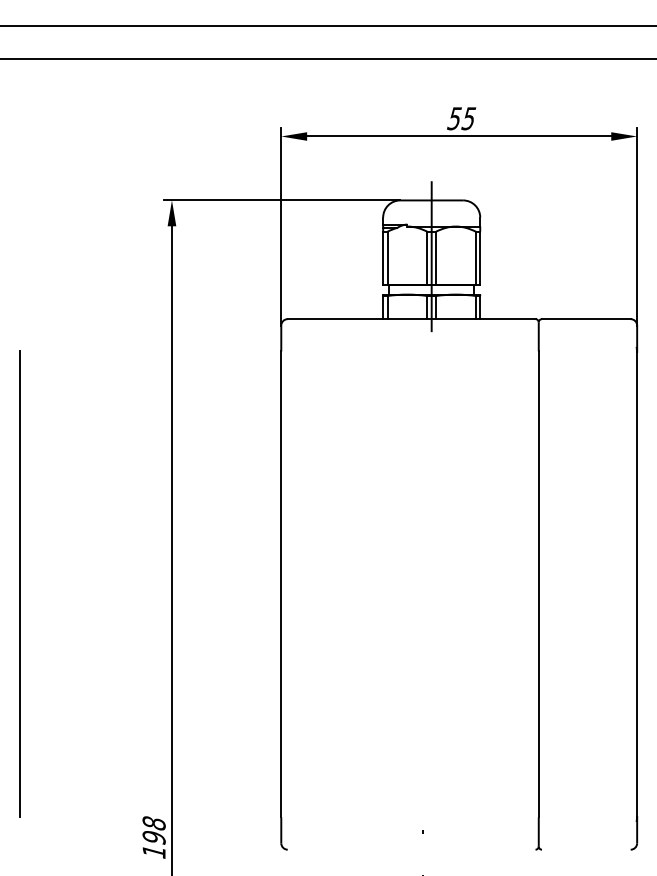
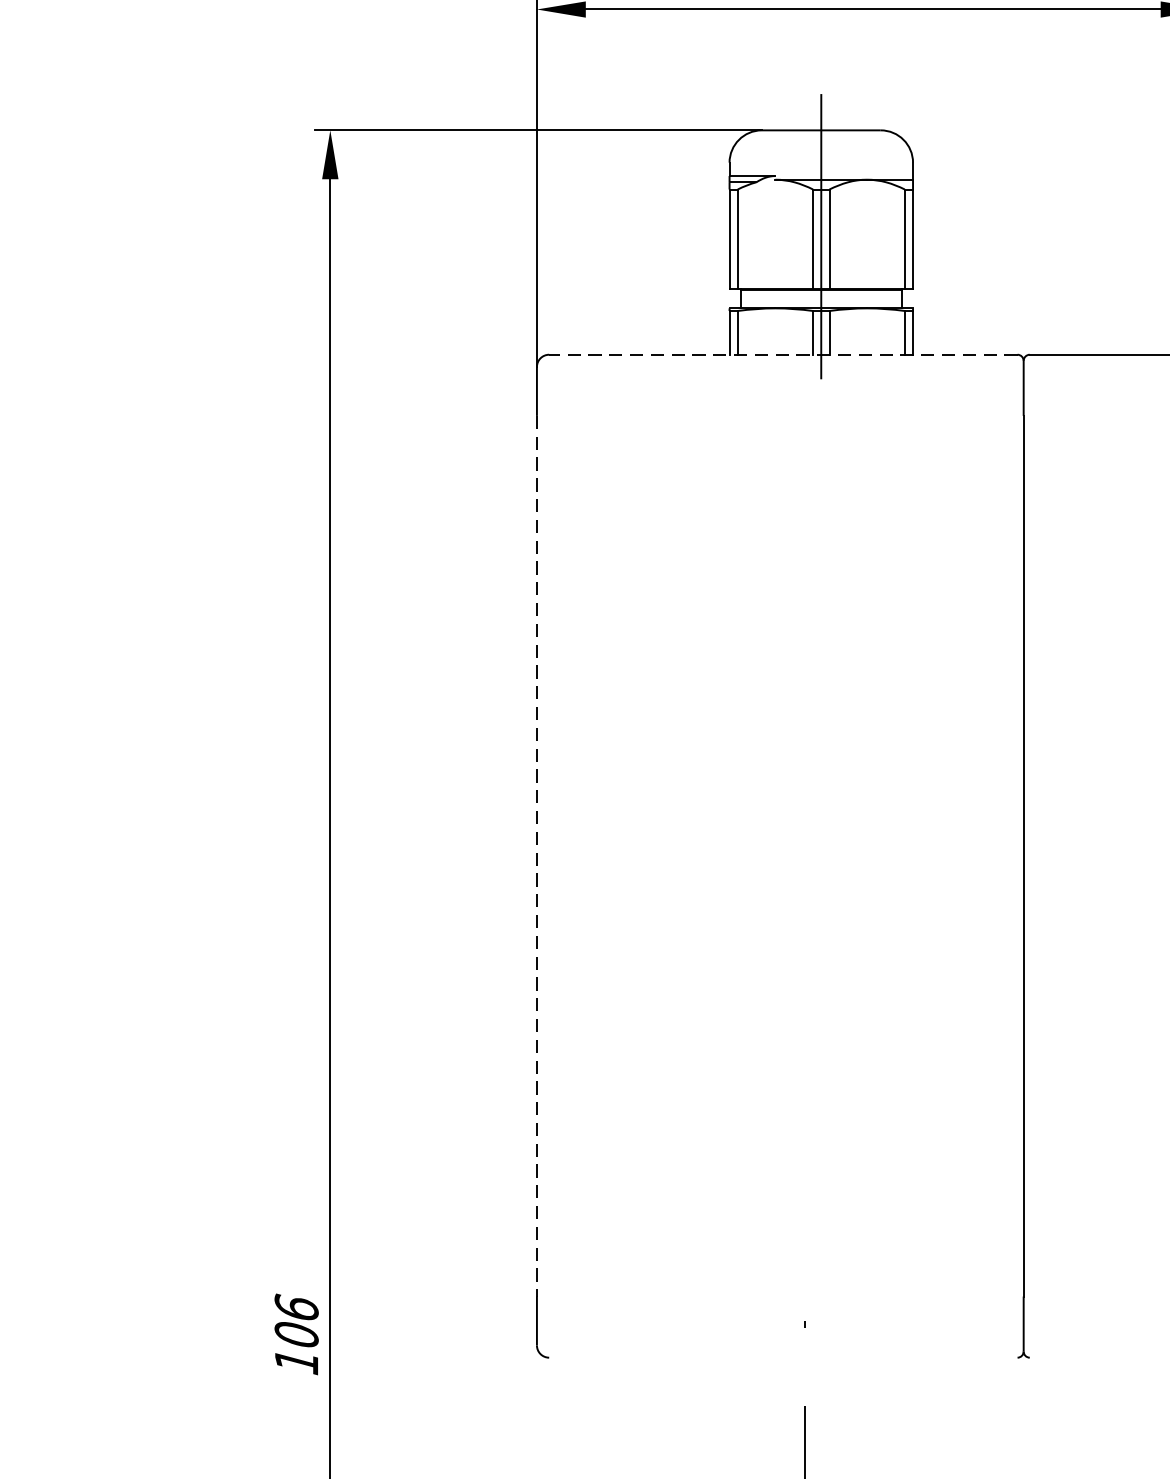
line: (411, 319) -> (783, 355), solid -> dashed
line: (19, 584) -> (42, 856), removed
line: (281, 584) -> (537, 856), solid -> dashed
text: (153, 829) -> (295, 1319), 198 -> 106

